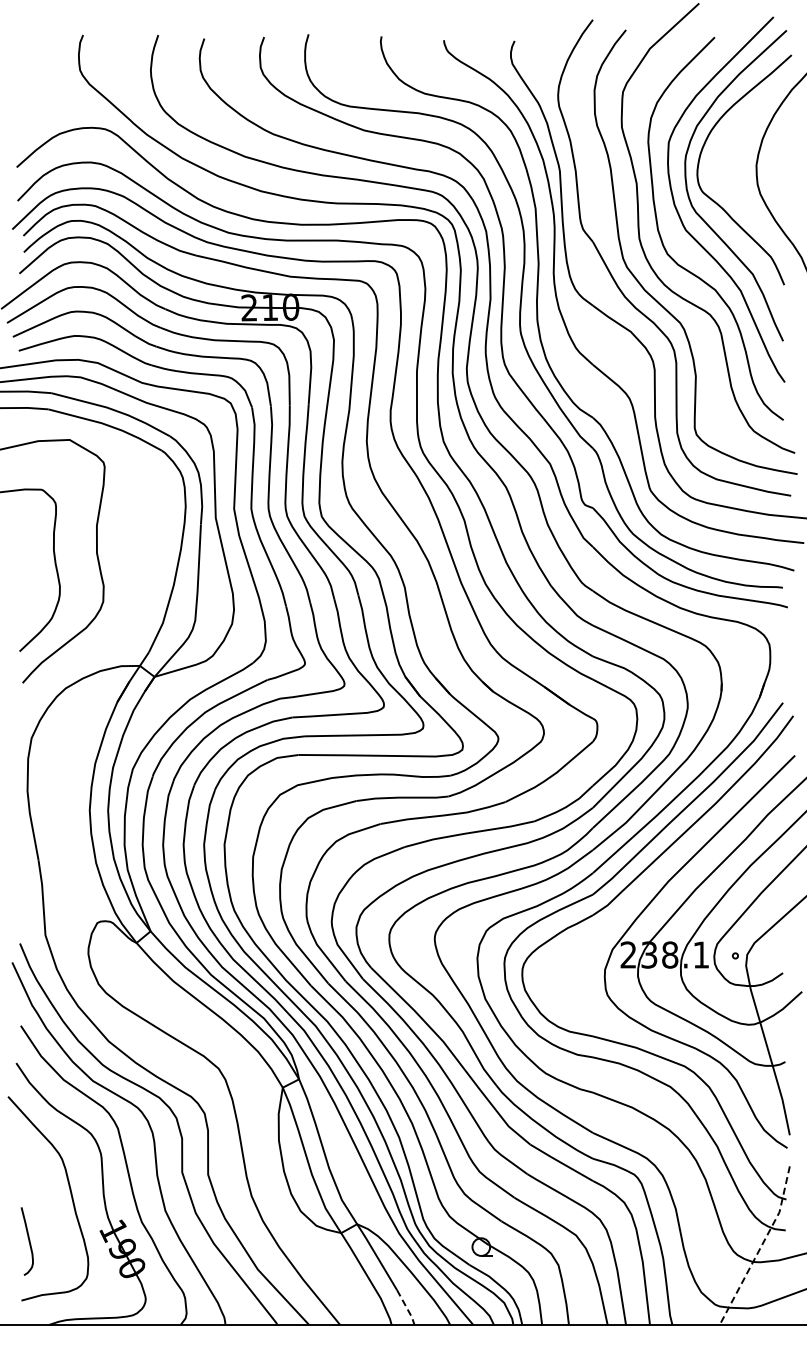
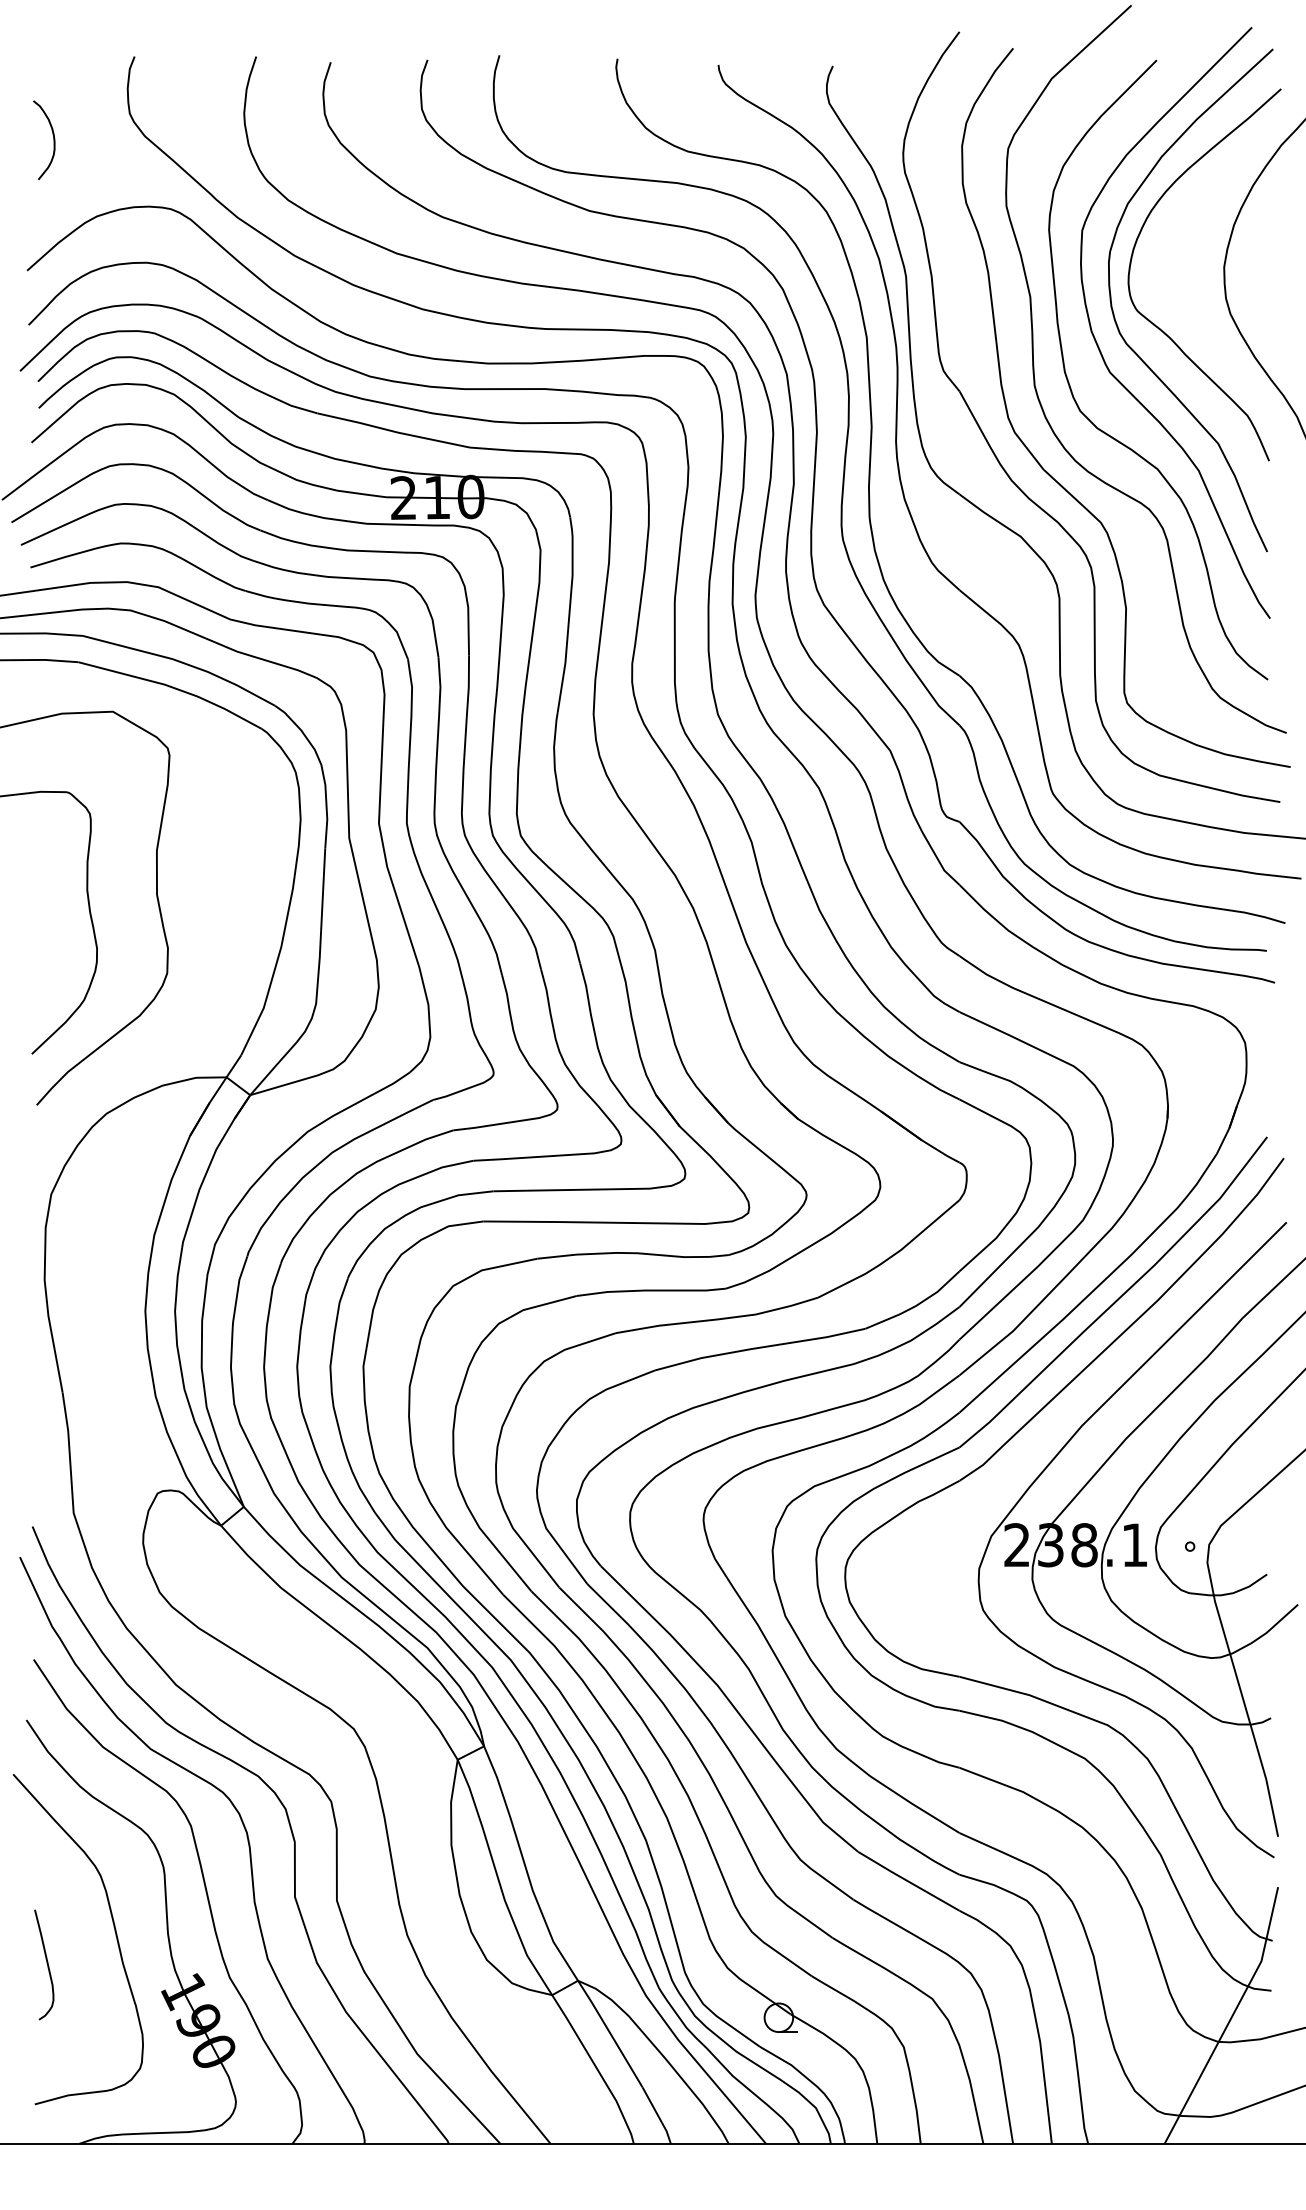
curve: (32, 86) -> (52, 139), added
curve: (28, 1241) -> (46, 1965), moved
line: (760, 1247) -> (1230, 2018), dashed -> solid
line: (407, 1308) -> (659, 2117), dashed -> solid

